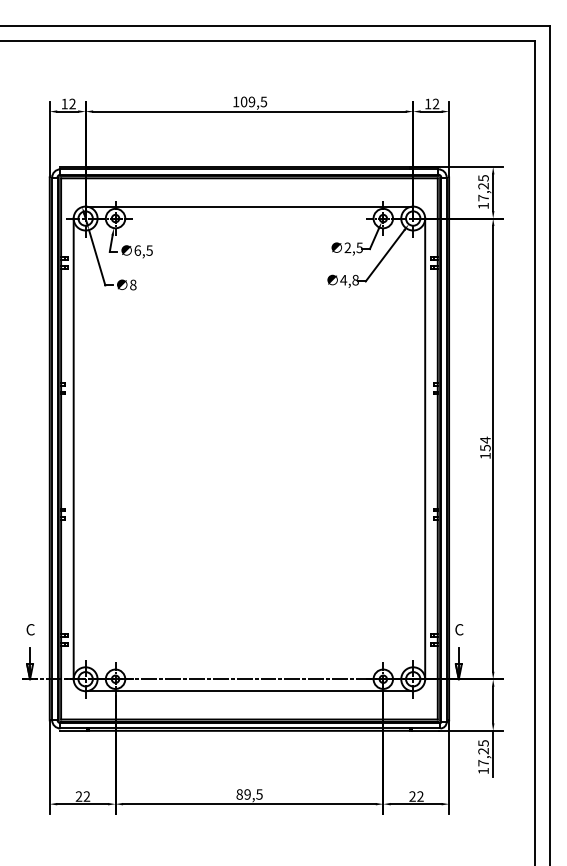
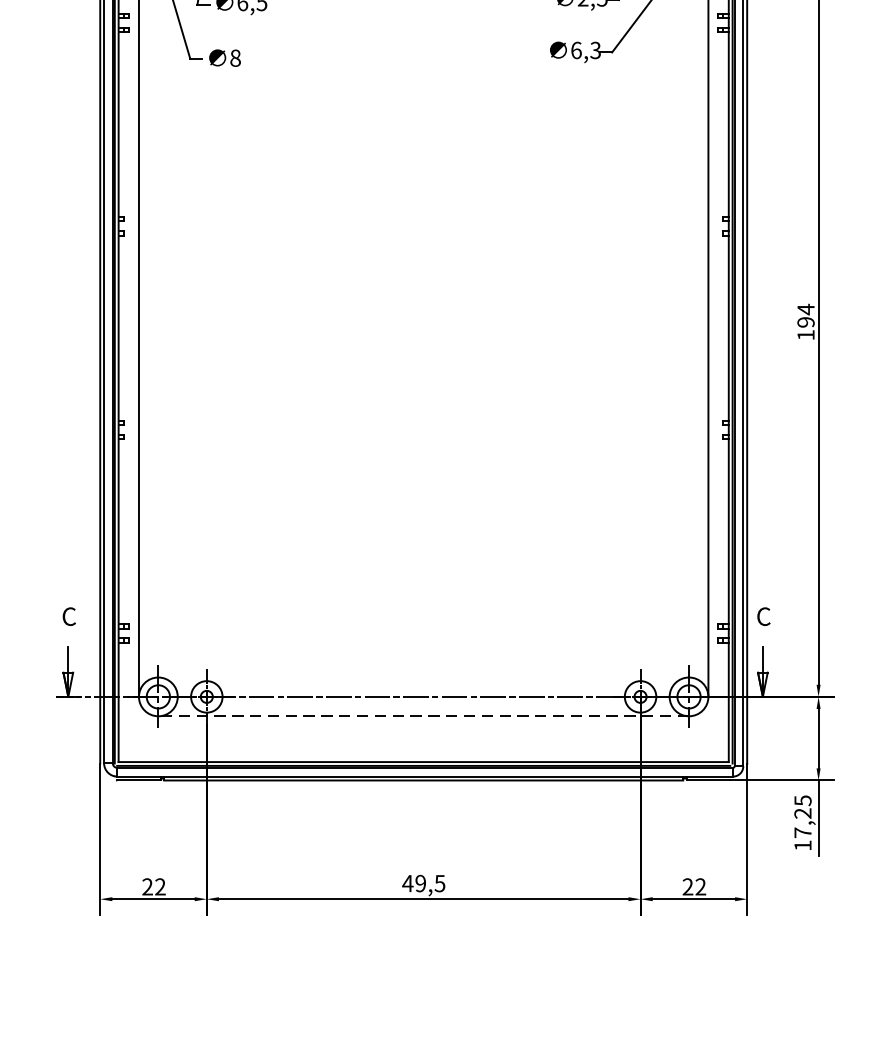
text: (349, 279) -> (585, 49), 4,8 -> 6,3
text: (485, 447) -> (806, 321), 154 -> 194
line: (249, 691) -> (423, 716), solid -> dashed
text: (239, 794) -> (407, 883), 89,5 -> 49,5

